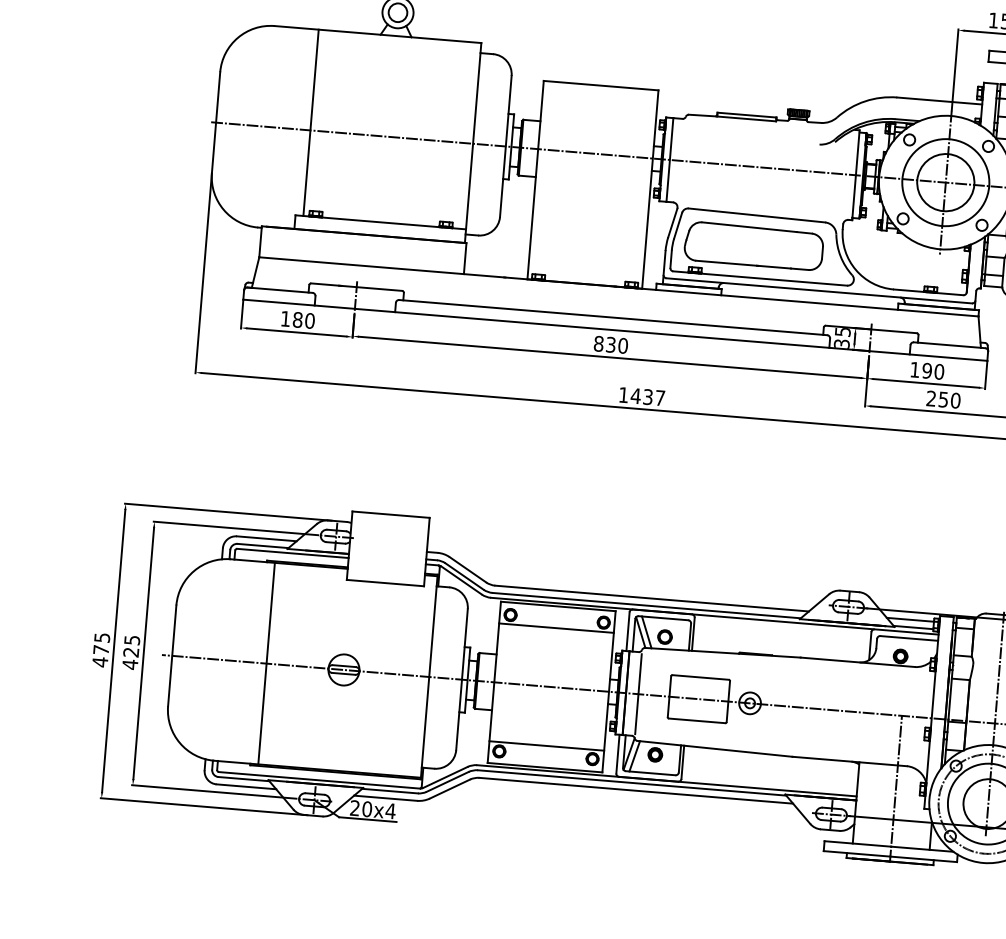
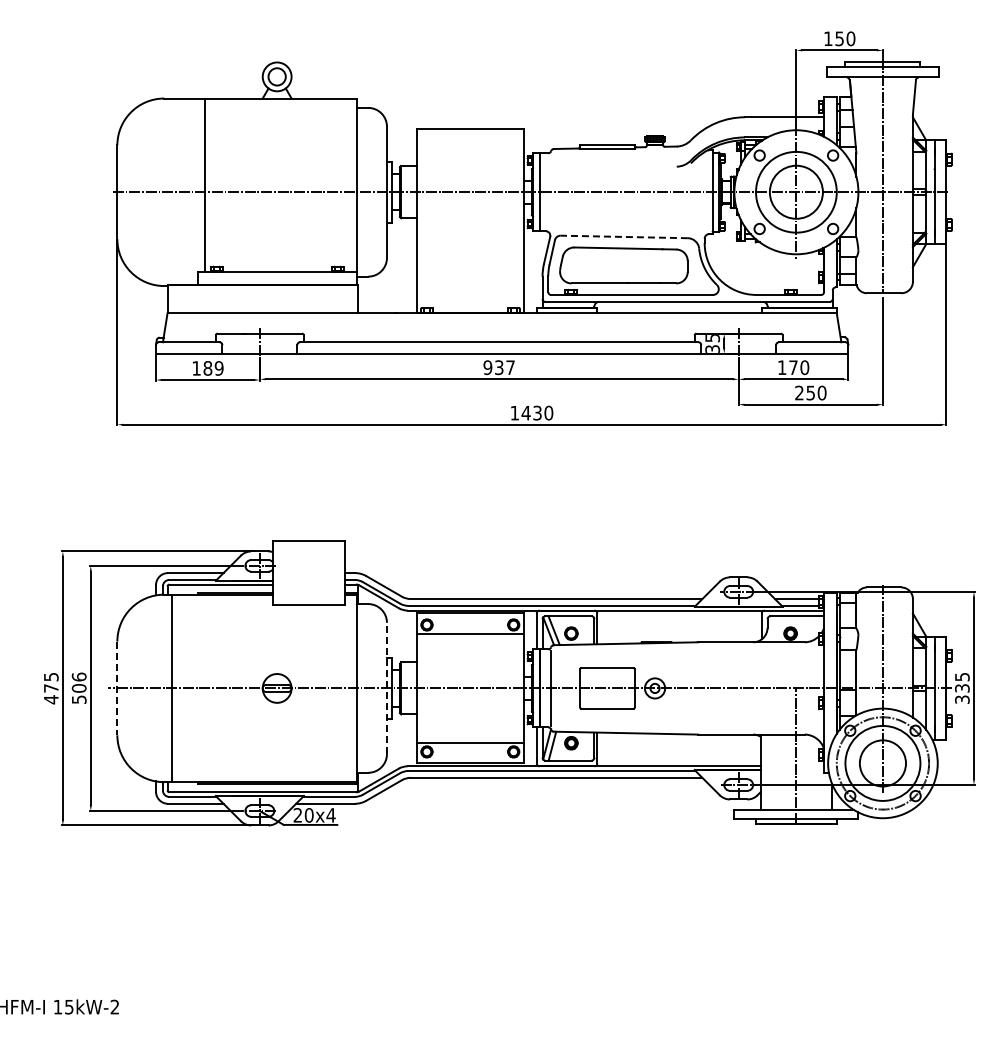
line: (757, 214) -> (624, 236), solid -> dashed
text: (309, 320) -> (218, 368), 180 -> 189
text: (611, 344) -> (499, 367), 830 -> 937
text: (927, 370) -> (793, 367), 190 -> 170
text: (659, 397) -> (548, 412), 1437 -> 1430
text: (130, 652) -> (78, 688), 425 -> 506
line: (172, 655) -> (117, 688), solid -> dashed
line: (266, 663) -> (172, 688), moved
line: (461, 679) -> (386, 688), solid -> dashed

